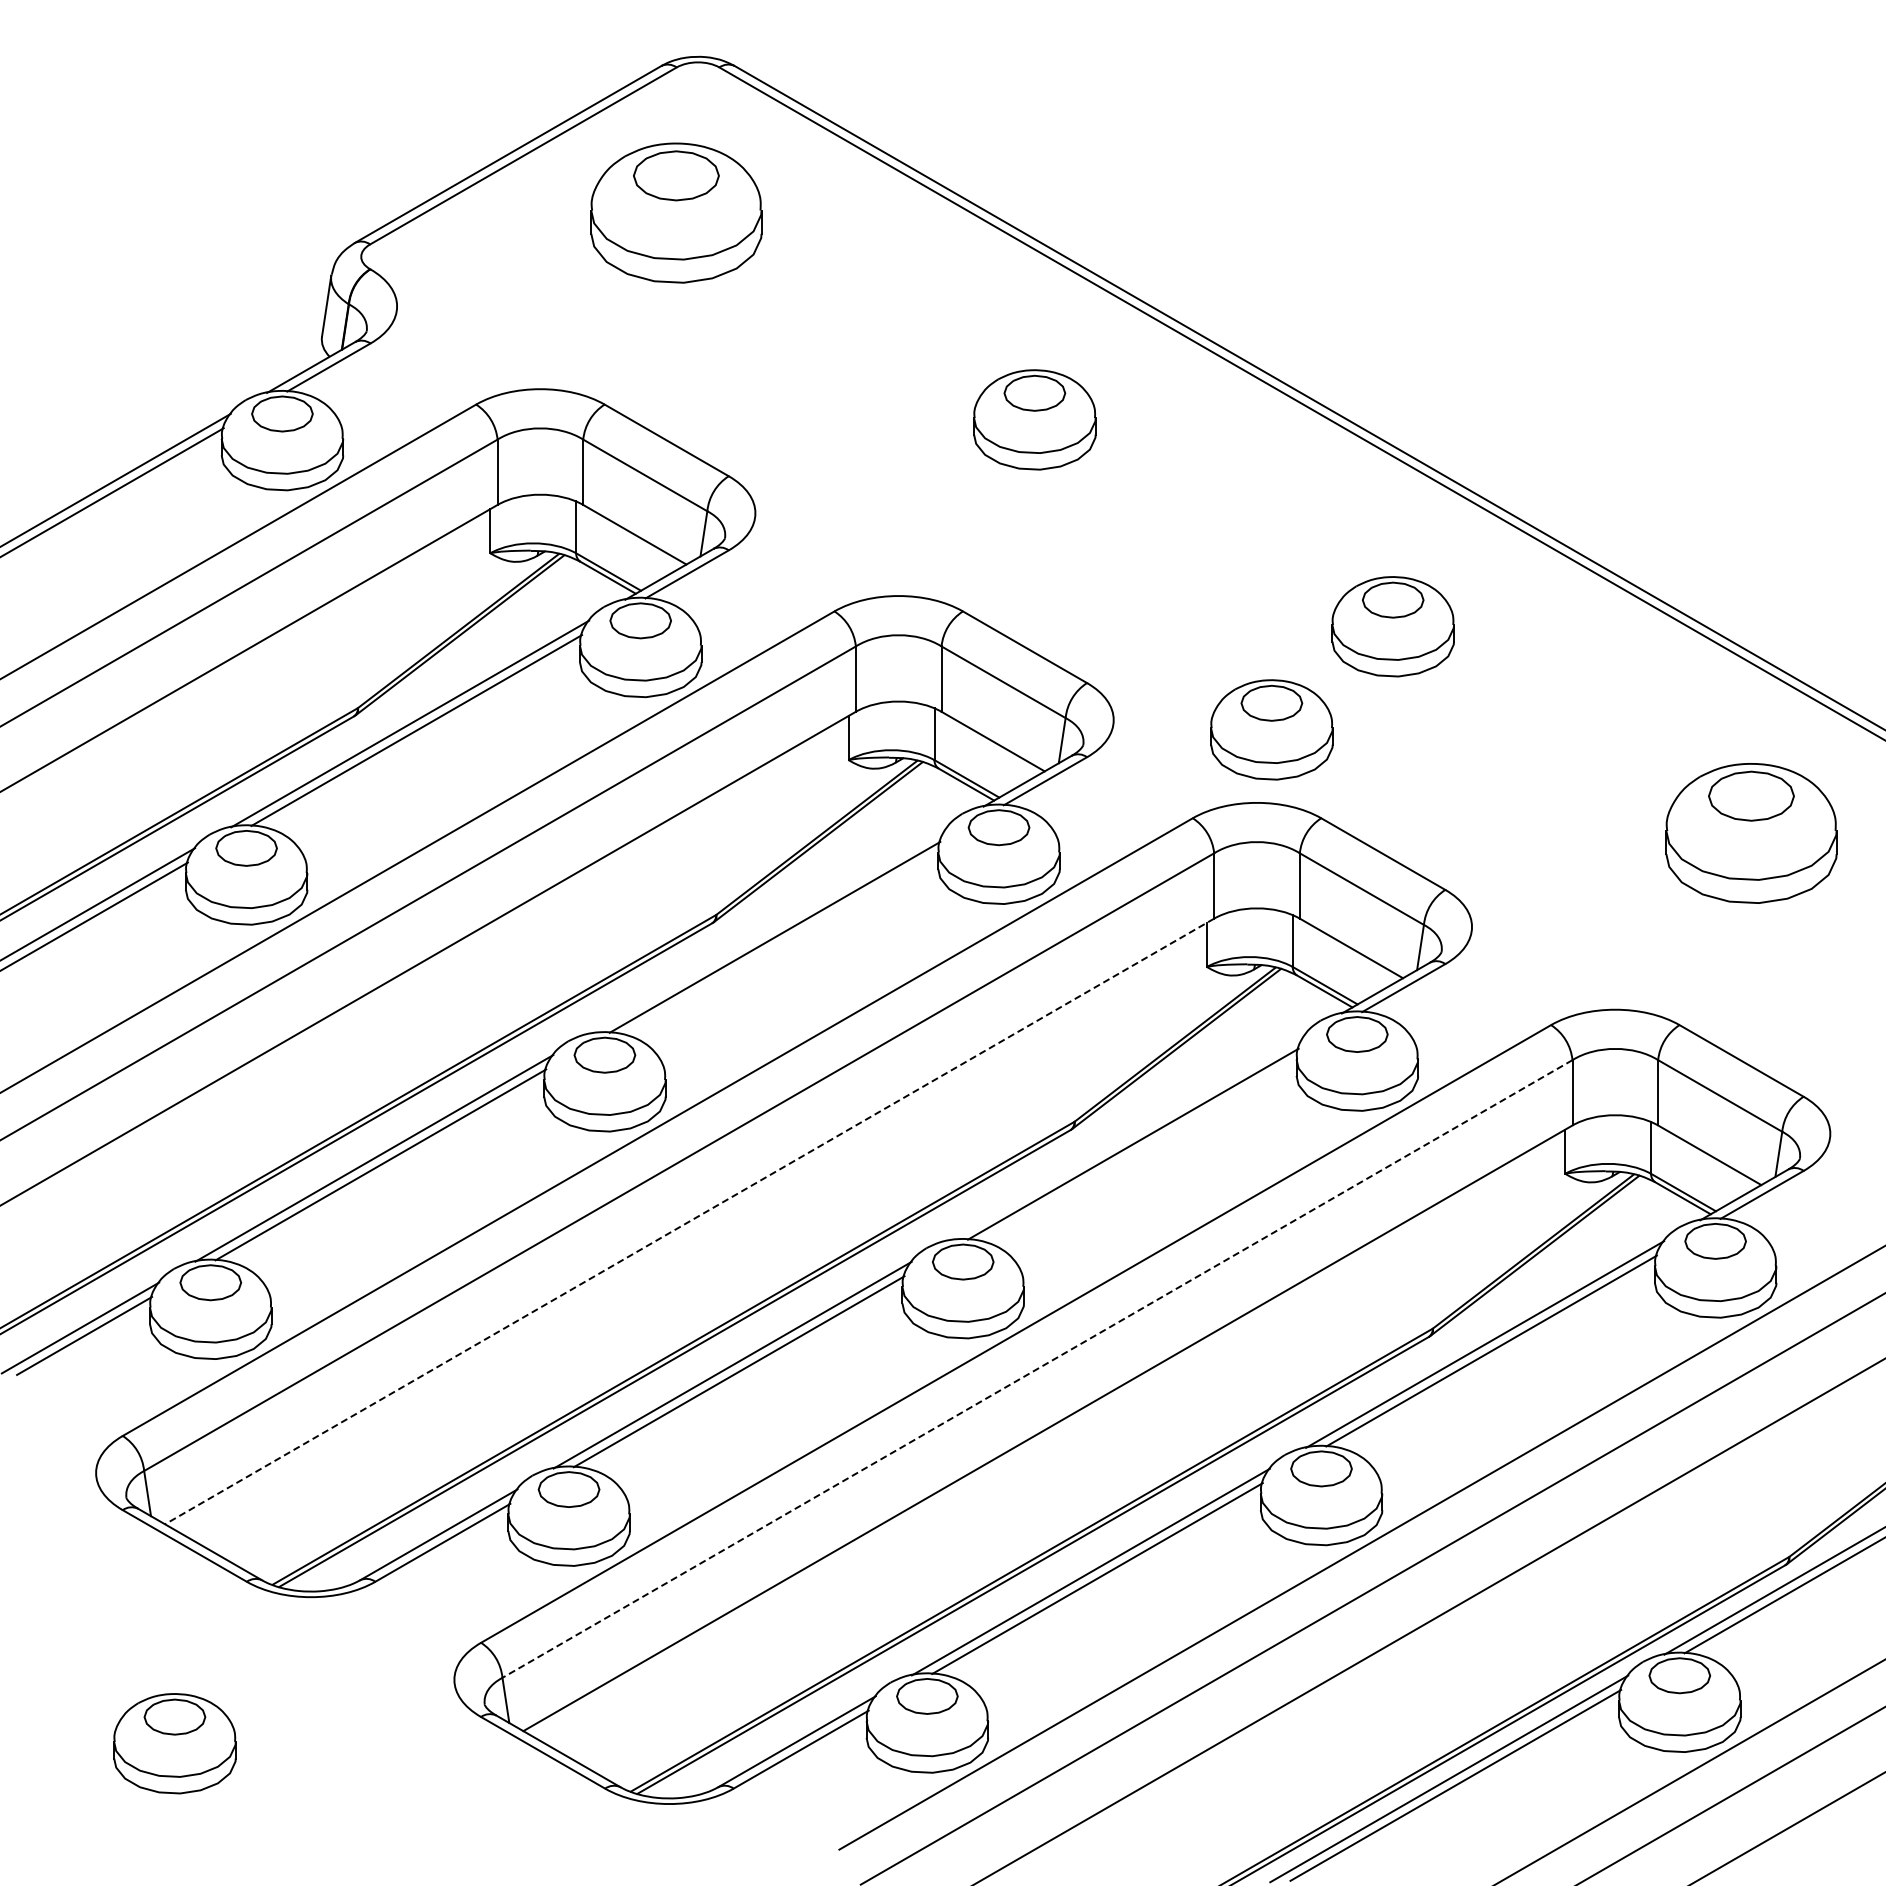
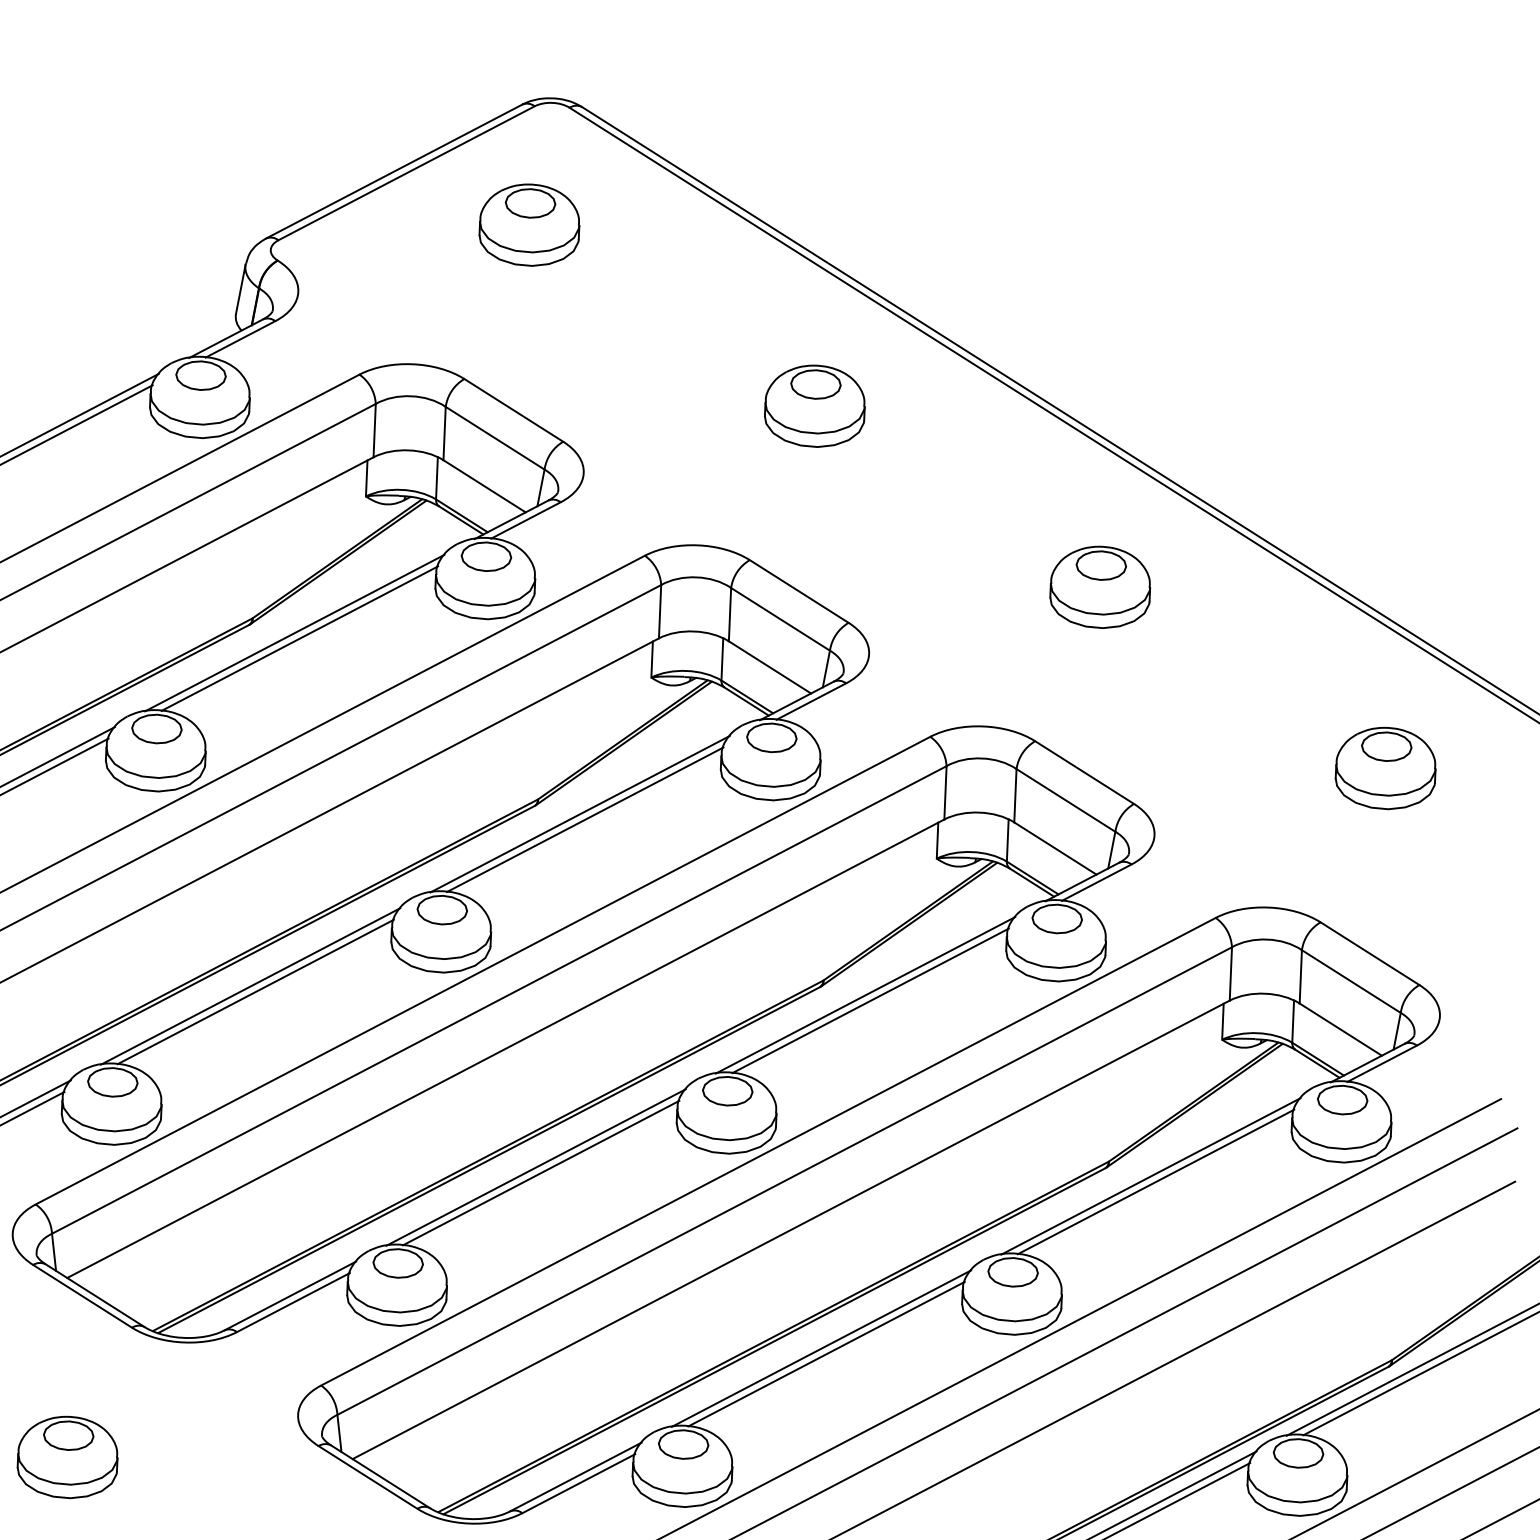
part: (676, 212) -> (529, 224), size x0.71
part: (1271, 729) -> (997, 667), removed
part: (1751, 833) -> (1385, 768), size x0.71
line: (768, 930) -> (580, 813), added
line: (1126, 1137) -> (865, 995), added
line: (689, 1221) -> (505, 1048), dashed -> solid
line: (1037, 1368) -> (784, 1180), dashed -> solid

